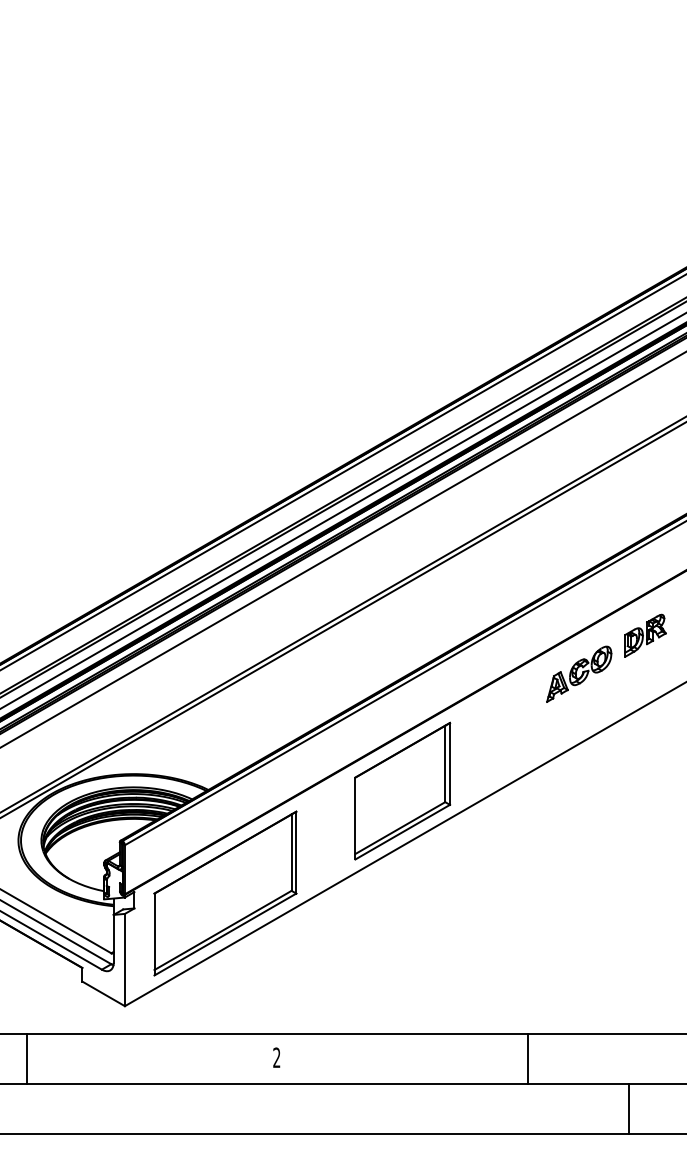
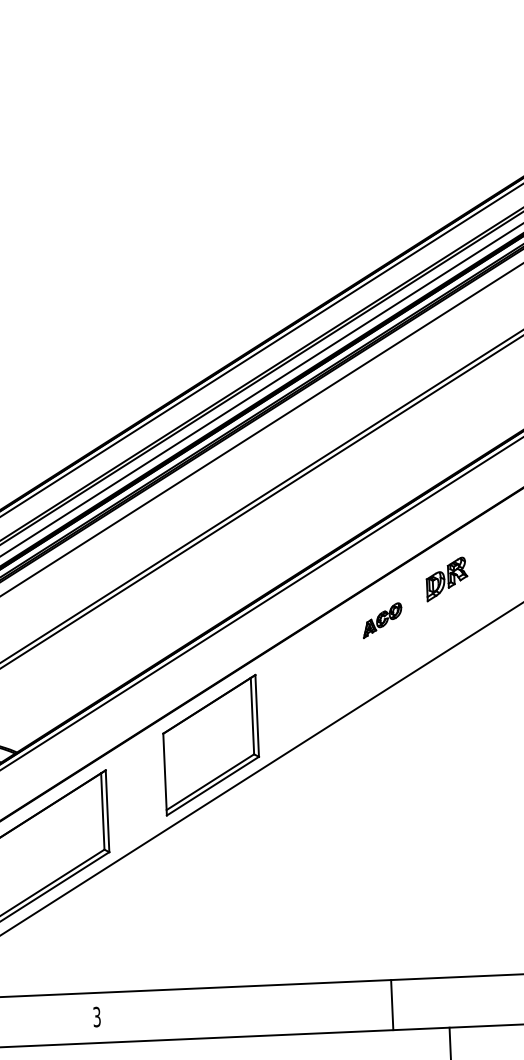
part: (579, 673) -> (382, 619), size x0.6
text: (276, 1058) -> (96, 1017), 2 -> 3
line: (528, 1058) -> (392, 1004), moved

